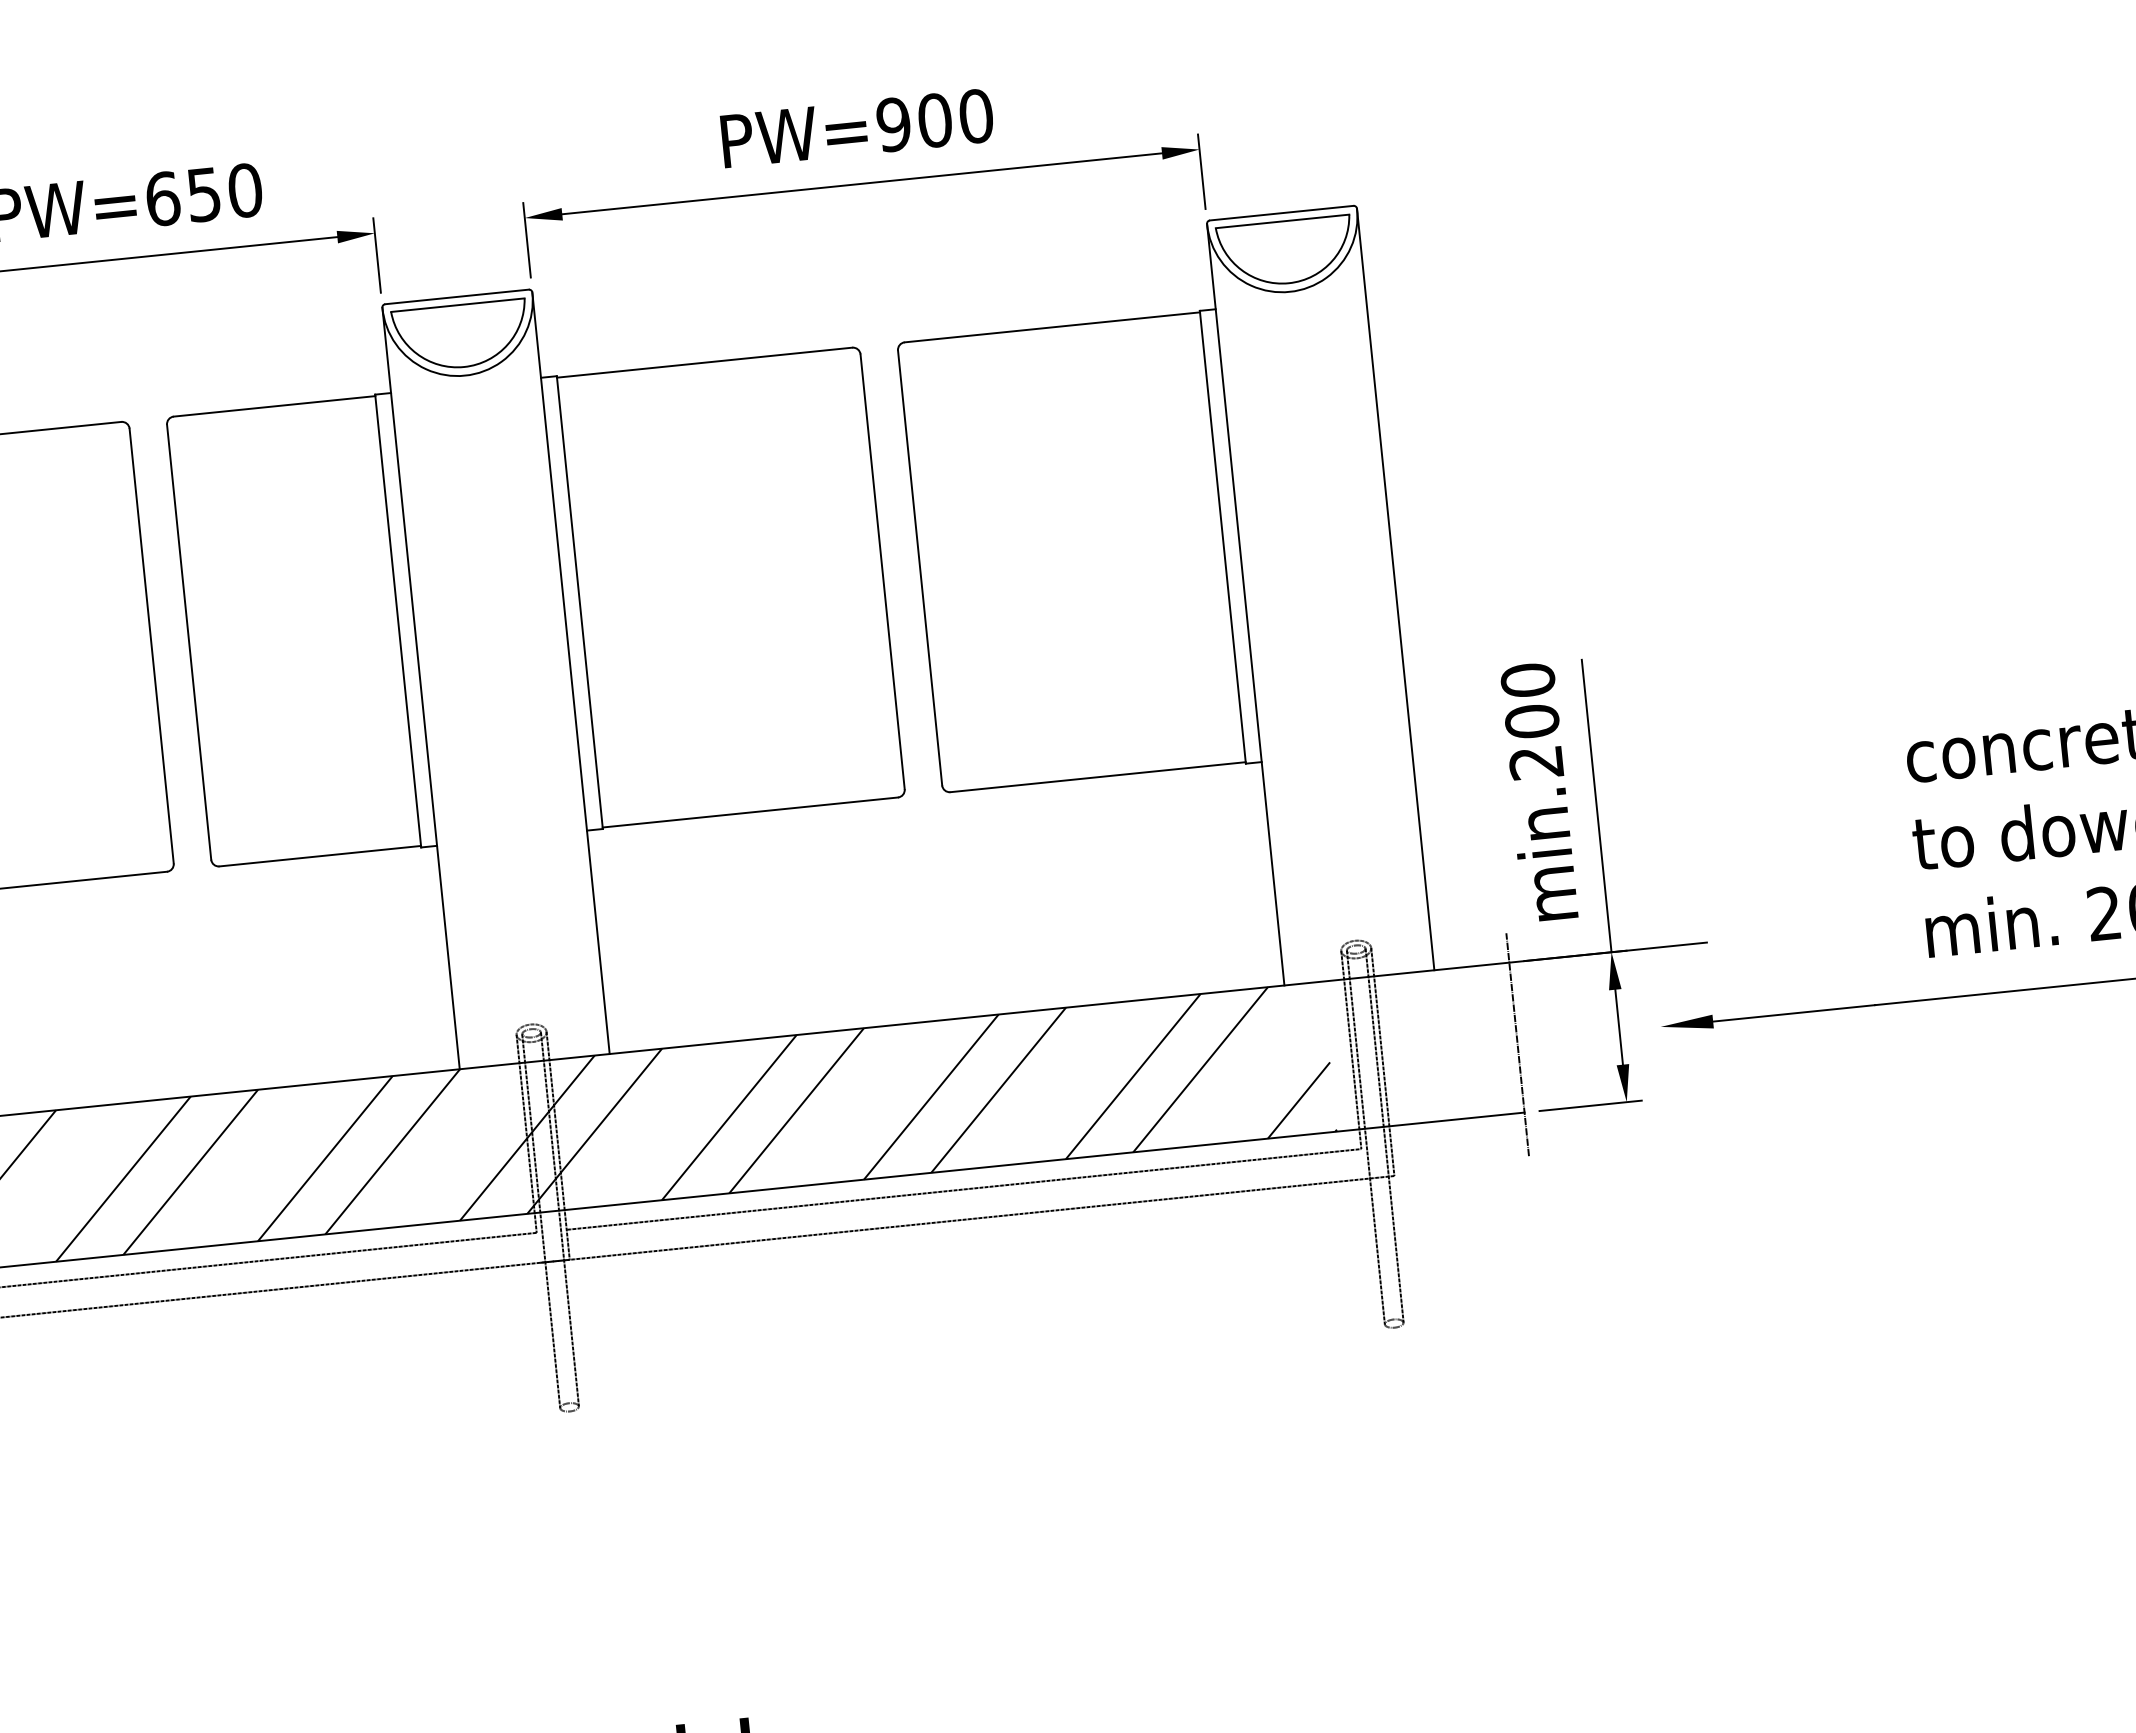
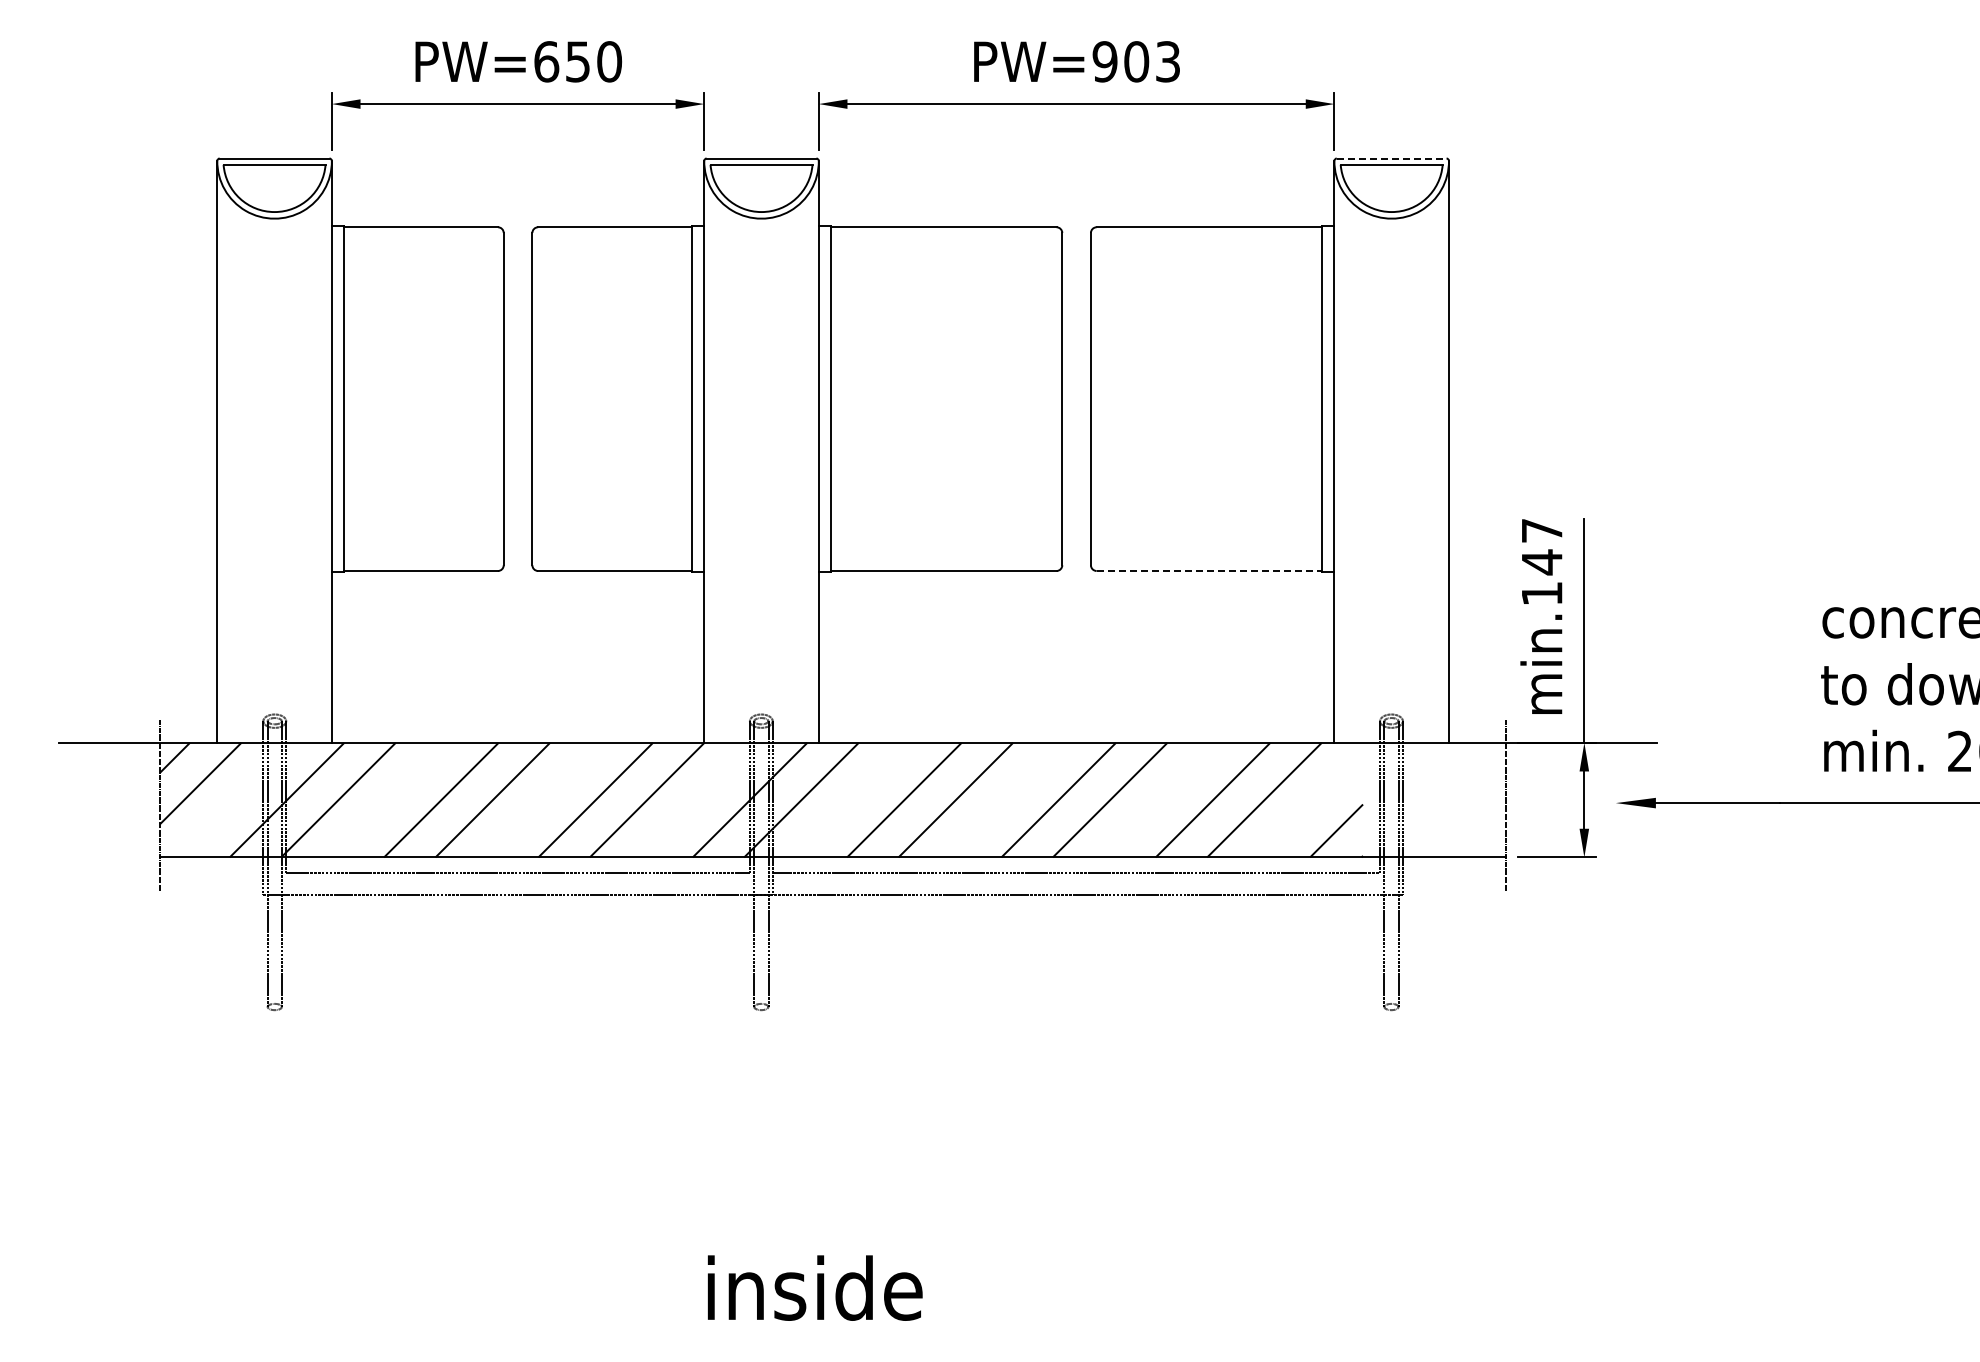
text: (975, 116) -> (1167, 61), PW=900 -> PW=903
line: (1281, 213) -> (1391, 158), solid -> dashed
text: (1531, 720) -> (1541, 561), min.200 -> min.147
line: (1098, 777) -> (1209, 571), solid -> dashed

